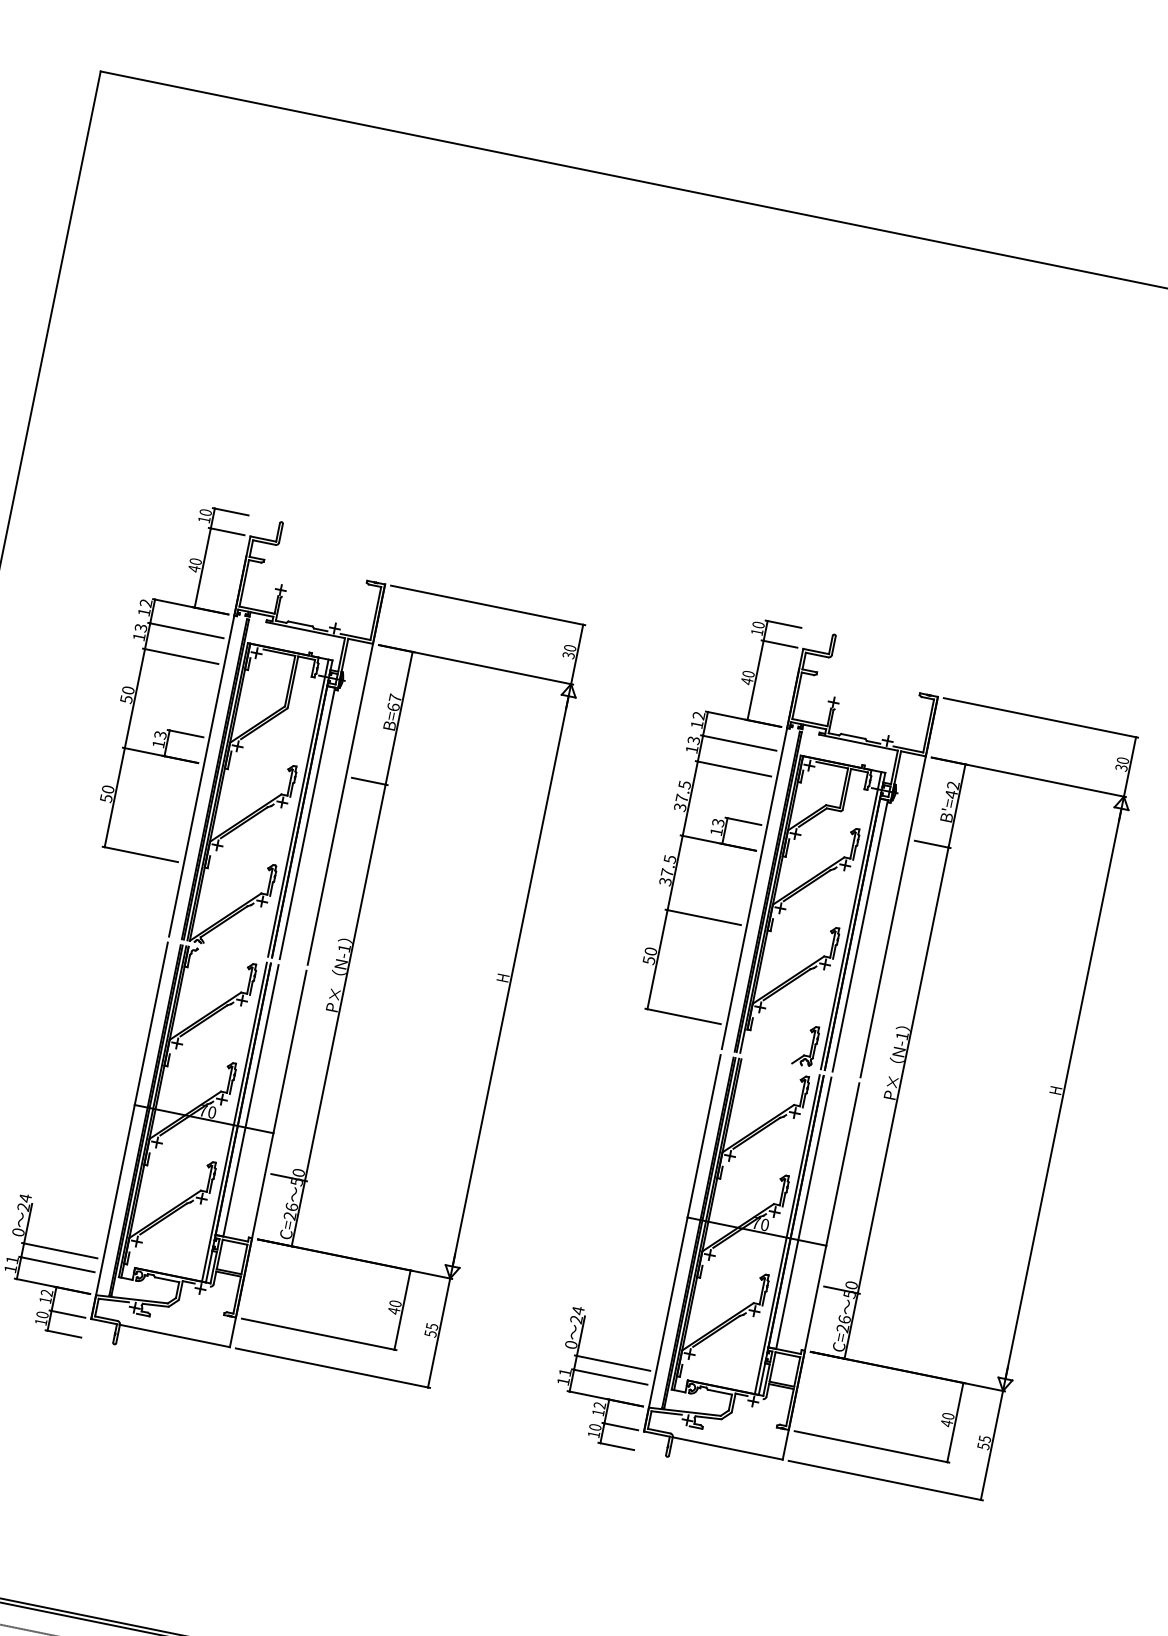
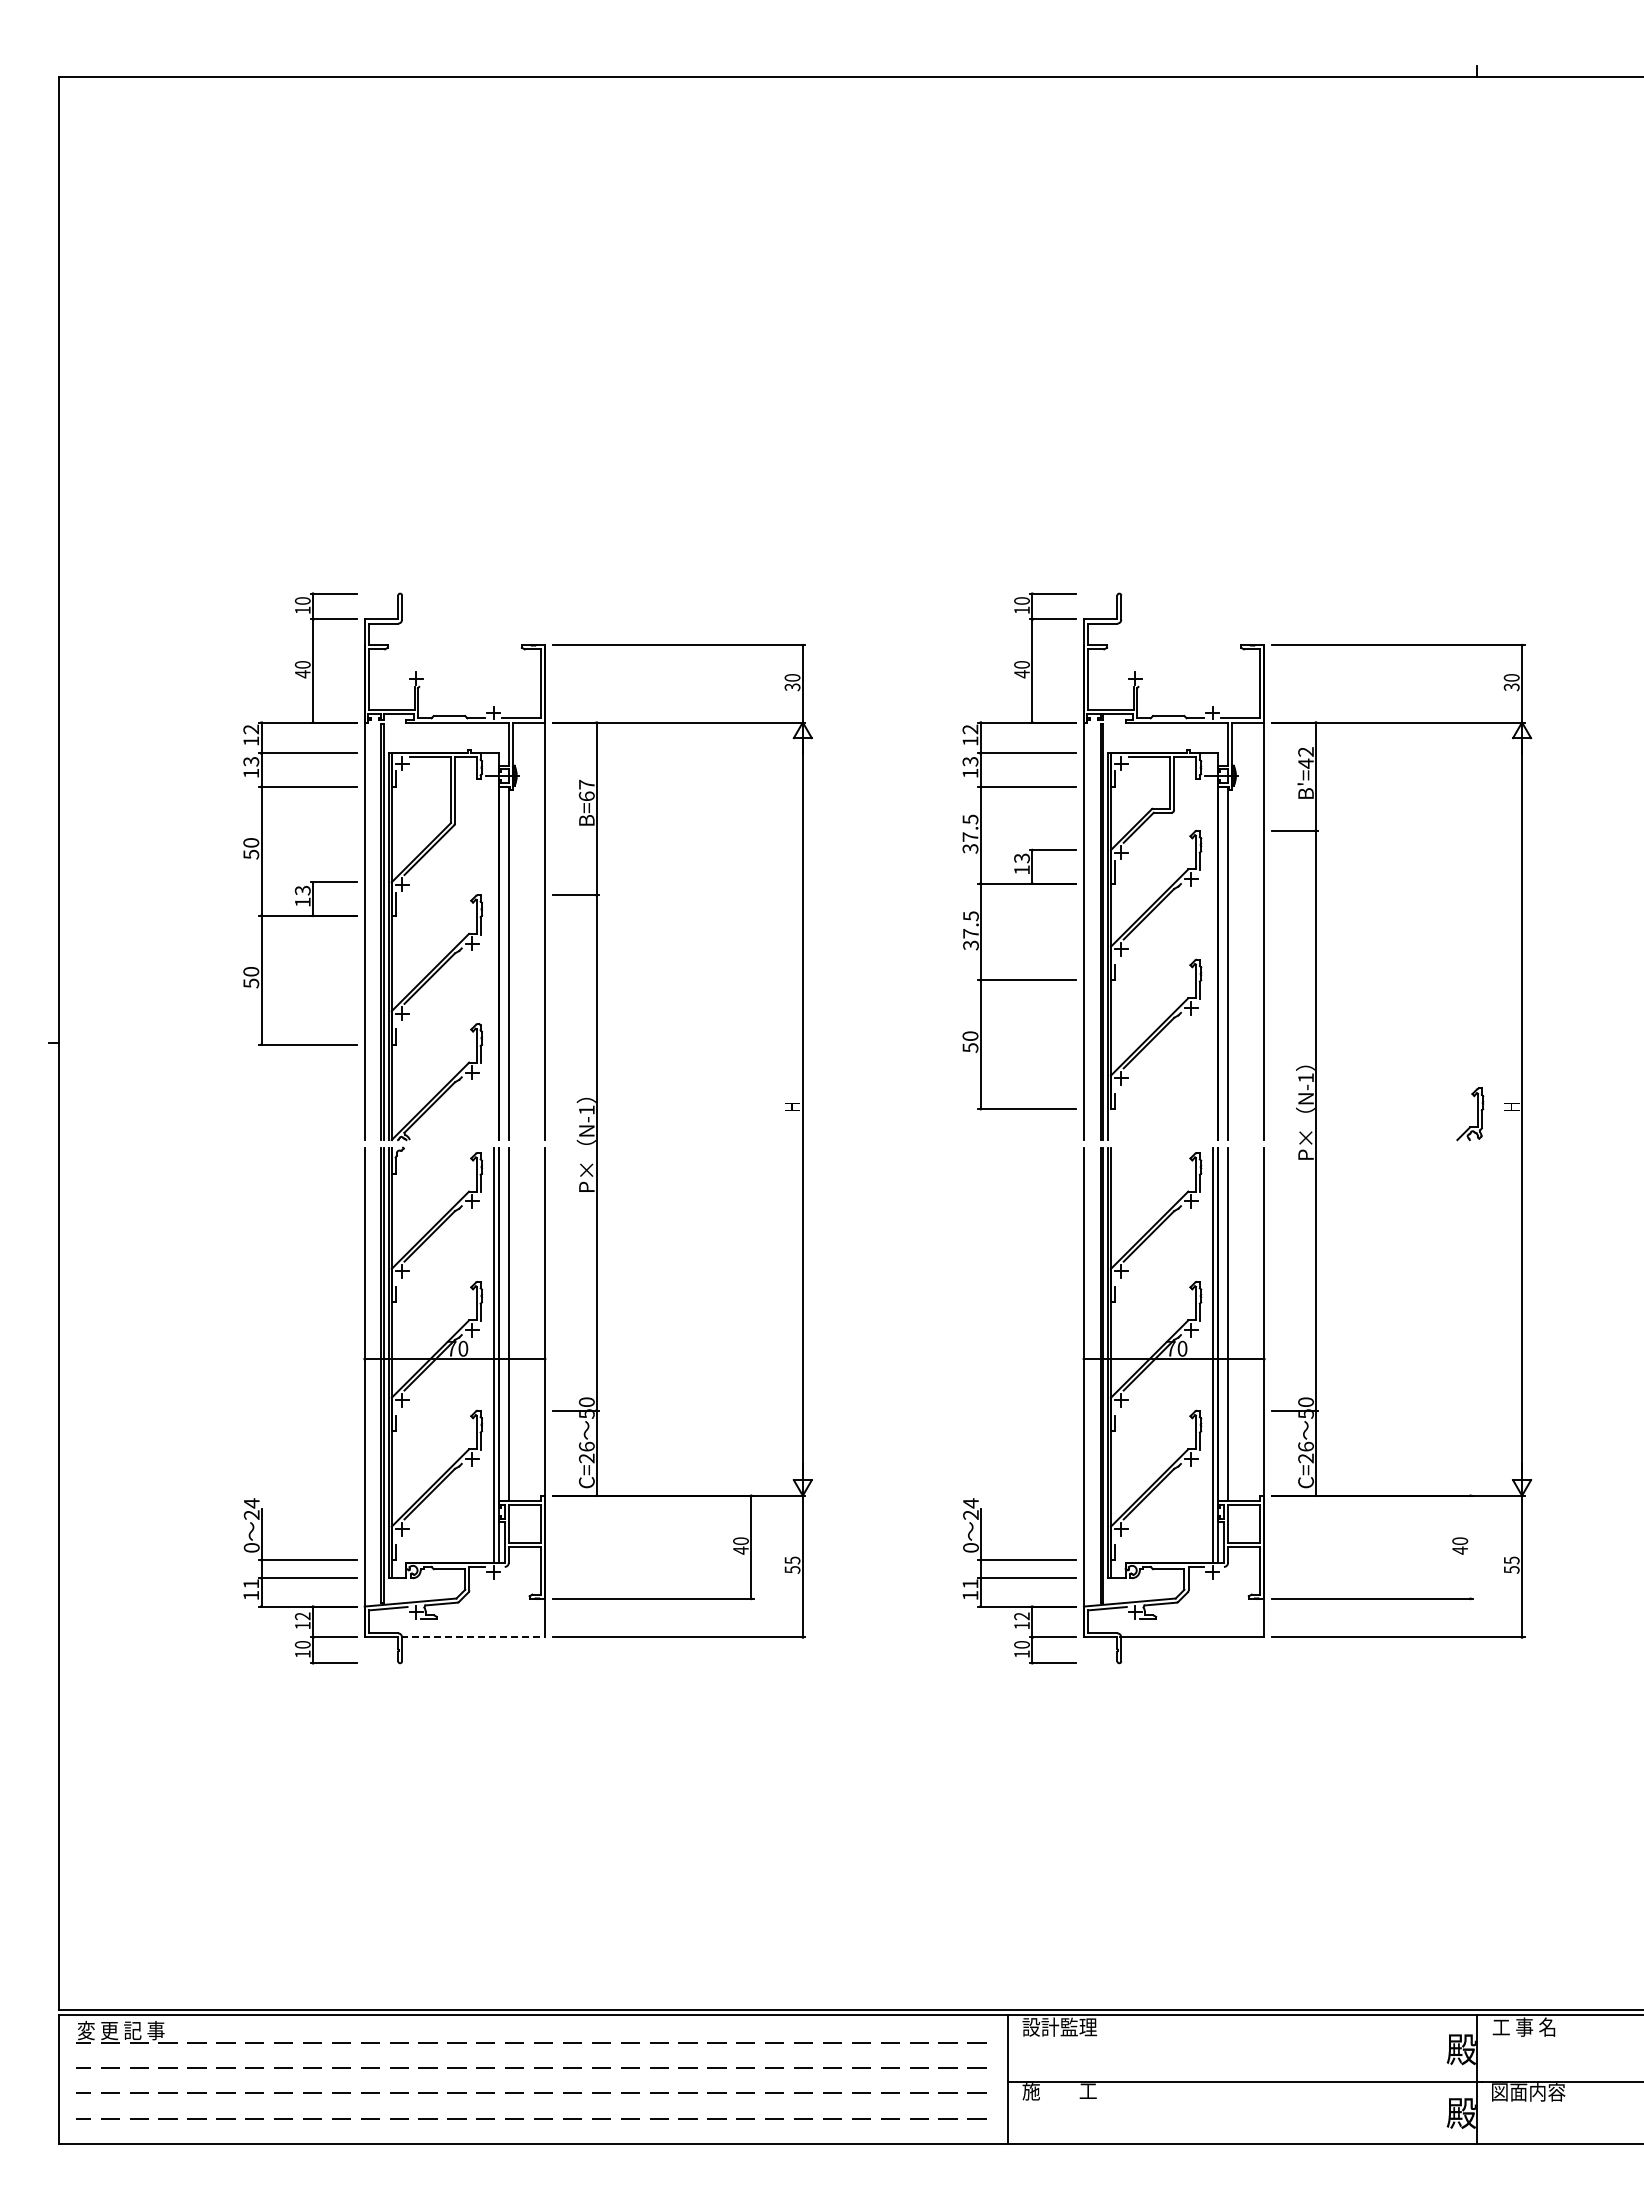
line: (298, 807) -> (493, 946), removed
line: (850, 920) -> (1212, 946), removed
part: (811, 1046) -> (1477, 1114), moved
line: (174, 1336) -> (473, 1637), solid -> dashed
line: (955, 1421) -> (1470, 1546), removed

